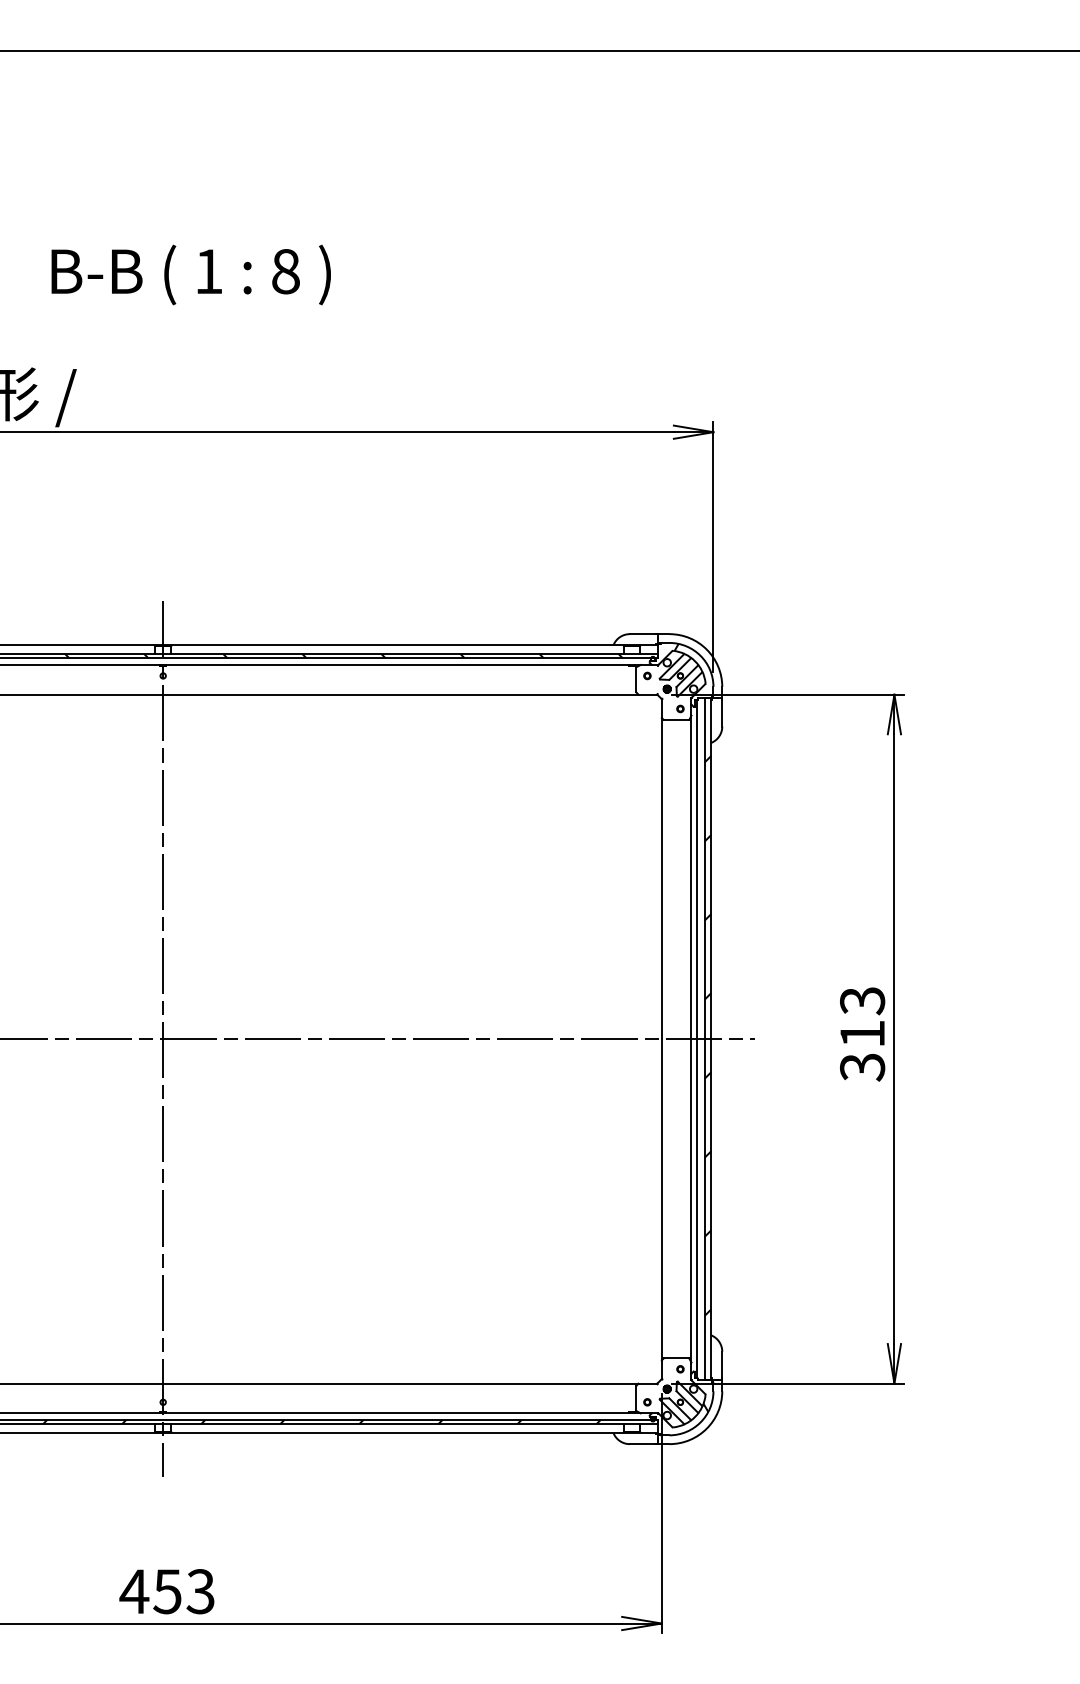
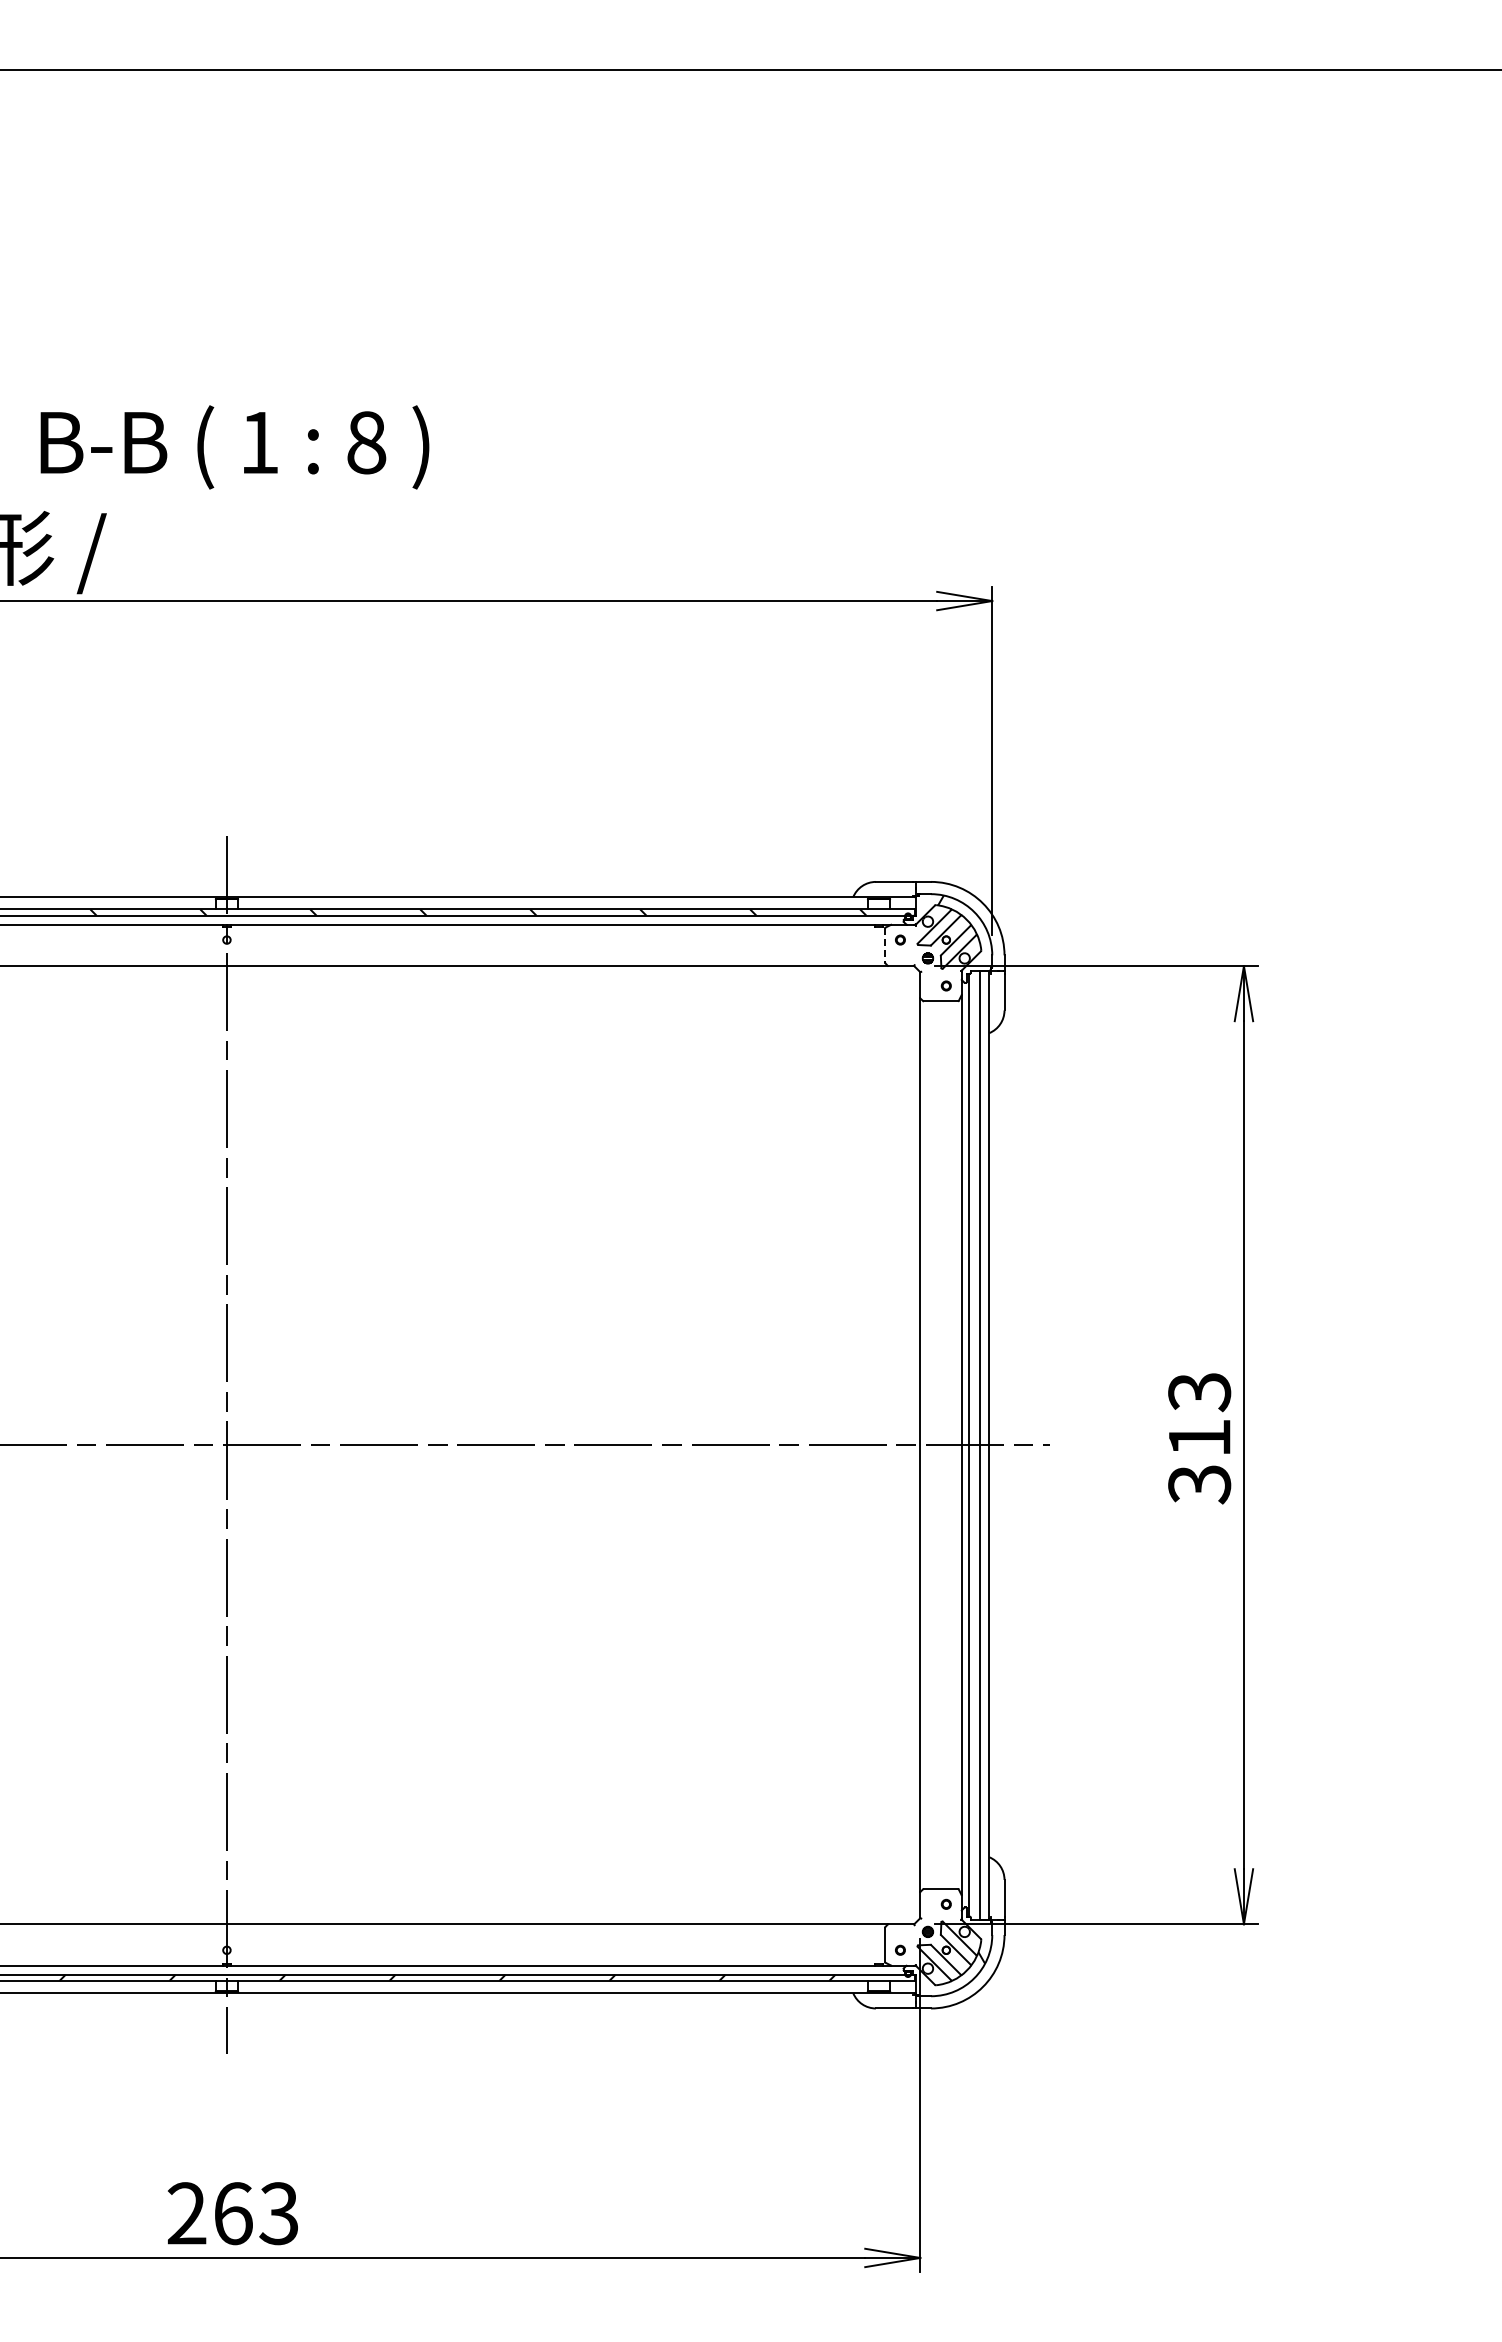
text: (190, 275) -> (234, 447), moved
line: (636, 680) -> (885, 946), solid -> dashed
hatch: (707, 1035) -> (984, 1440), removed
text: (149, 1591) -> (208, 2213), 453 -> 263

